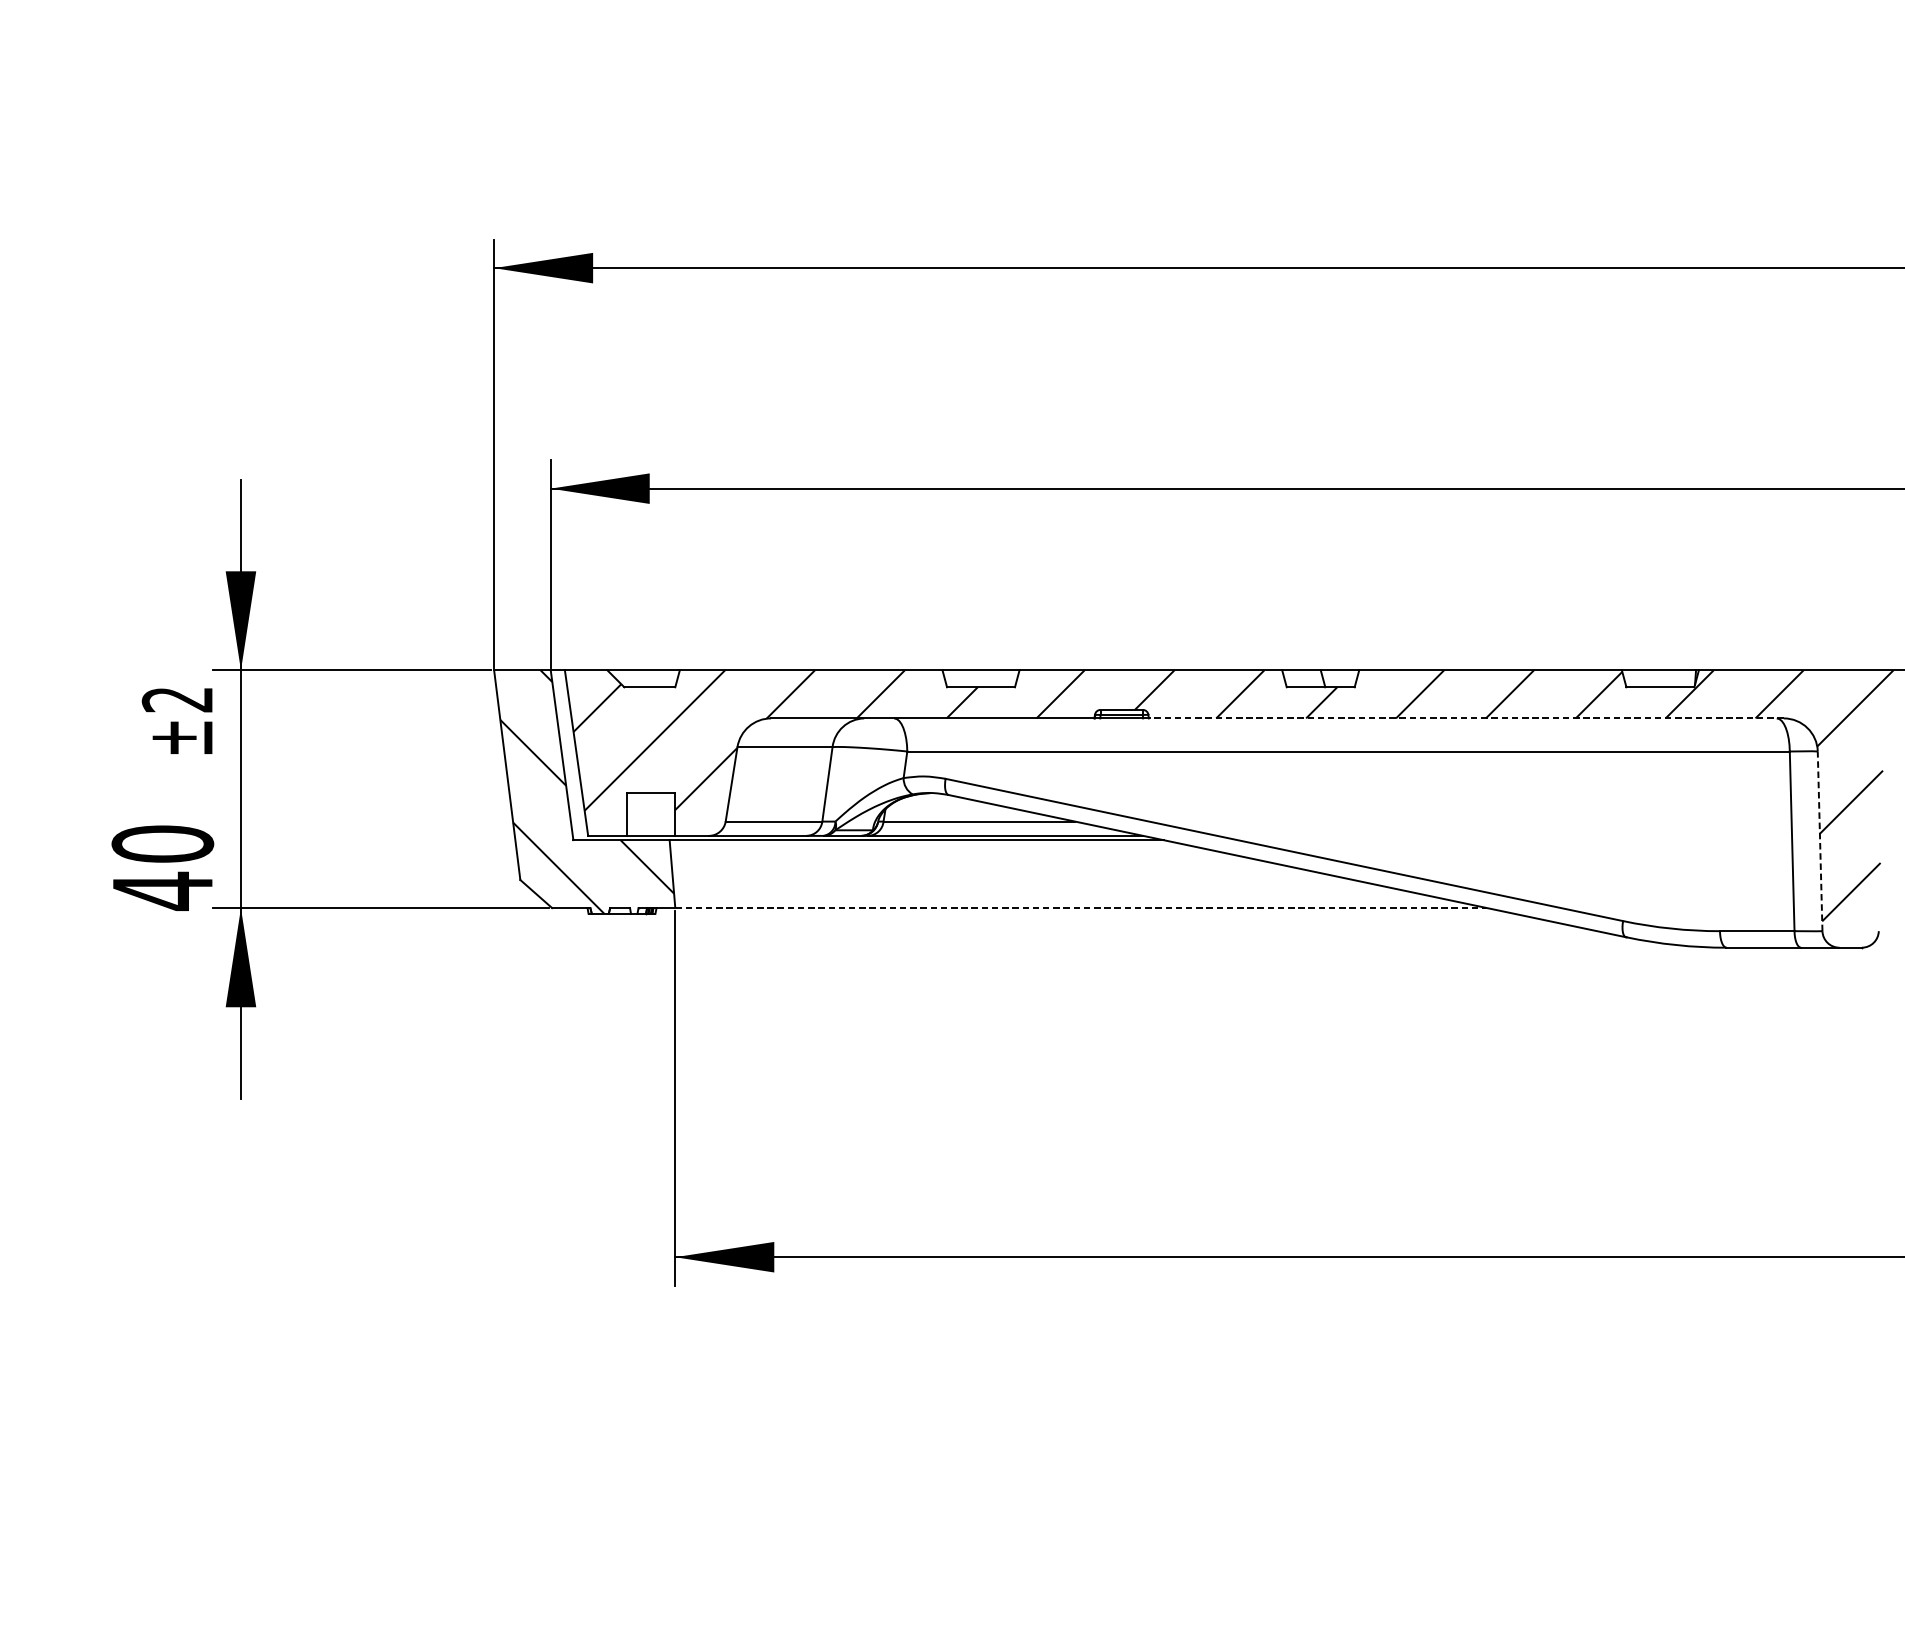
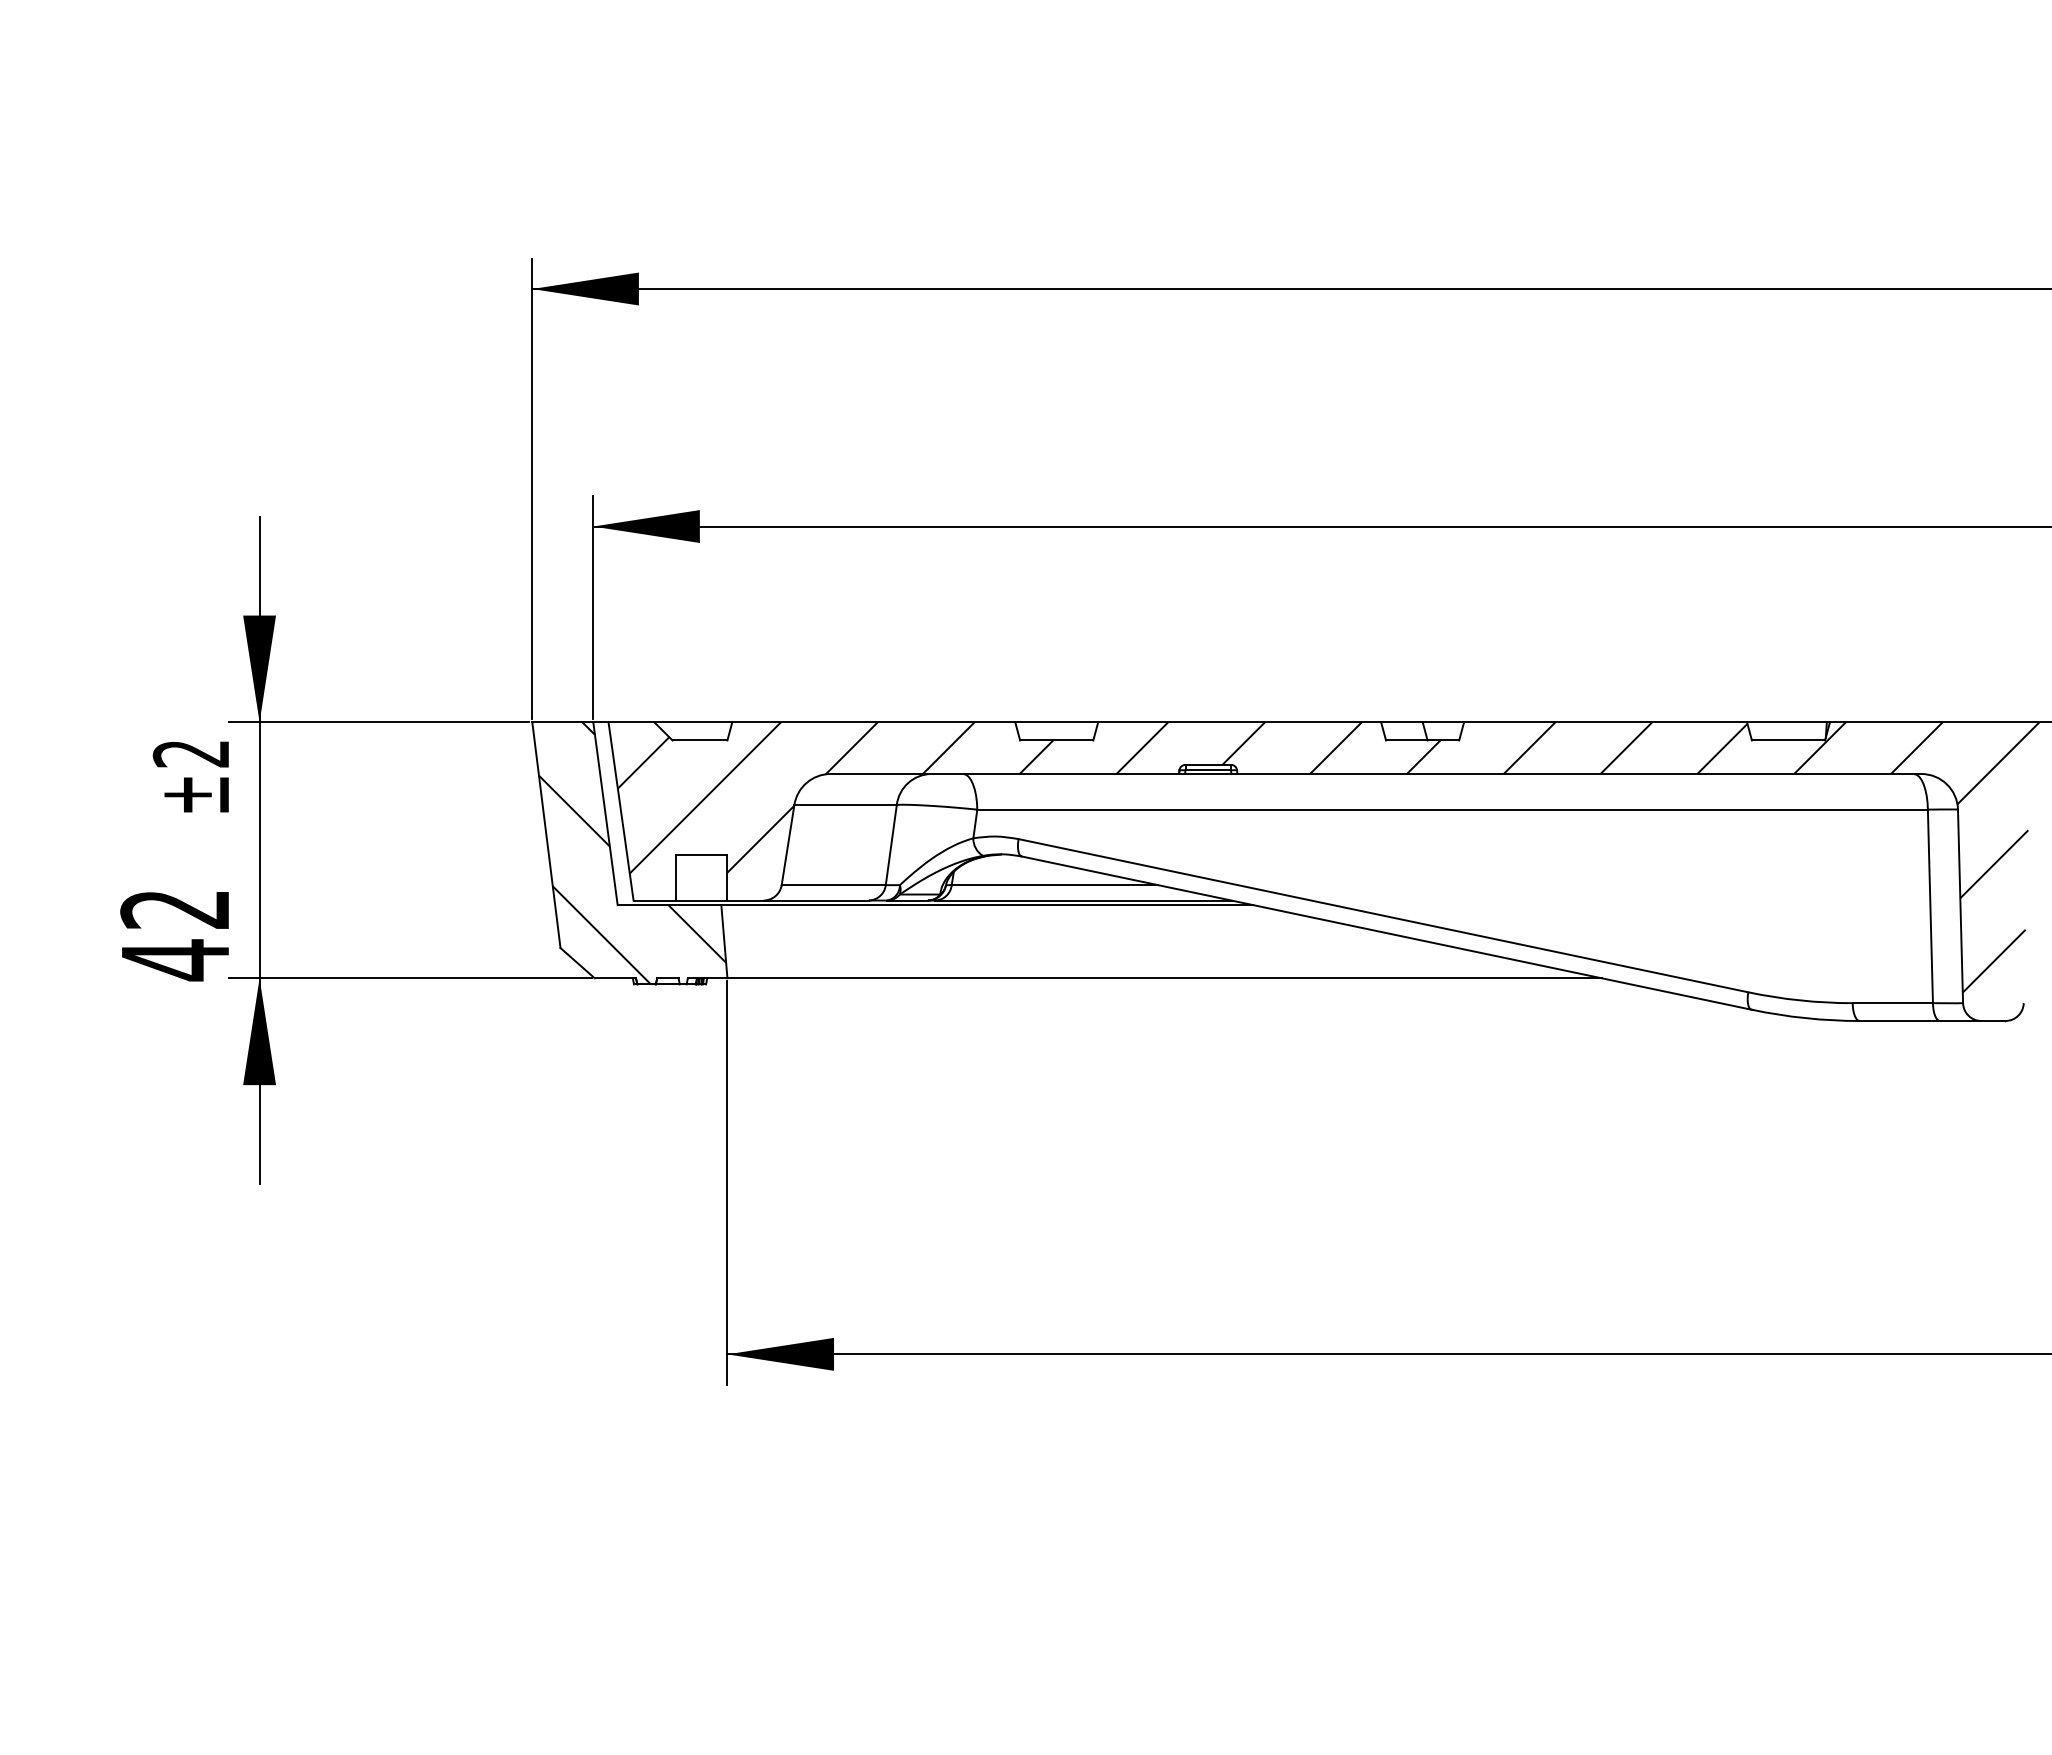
line: (1466, 718) -> (1579, 774), dashed -> solid
line: (1820, 841) -> (1960, 906), dashed -> solid
text: (162, 844) -> (175, 909), 40 -> 42
line: (1082, 908) -> (1165, 978), dashed -> solid

